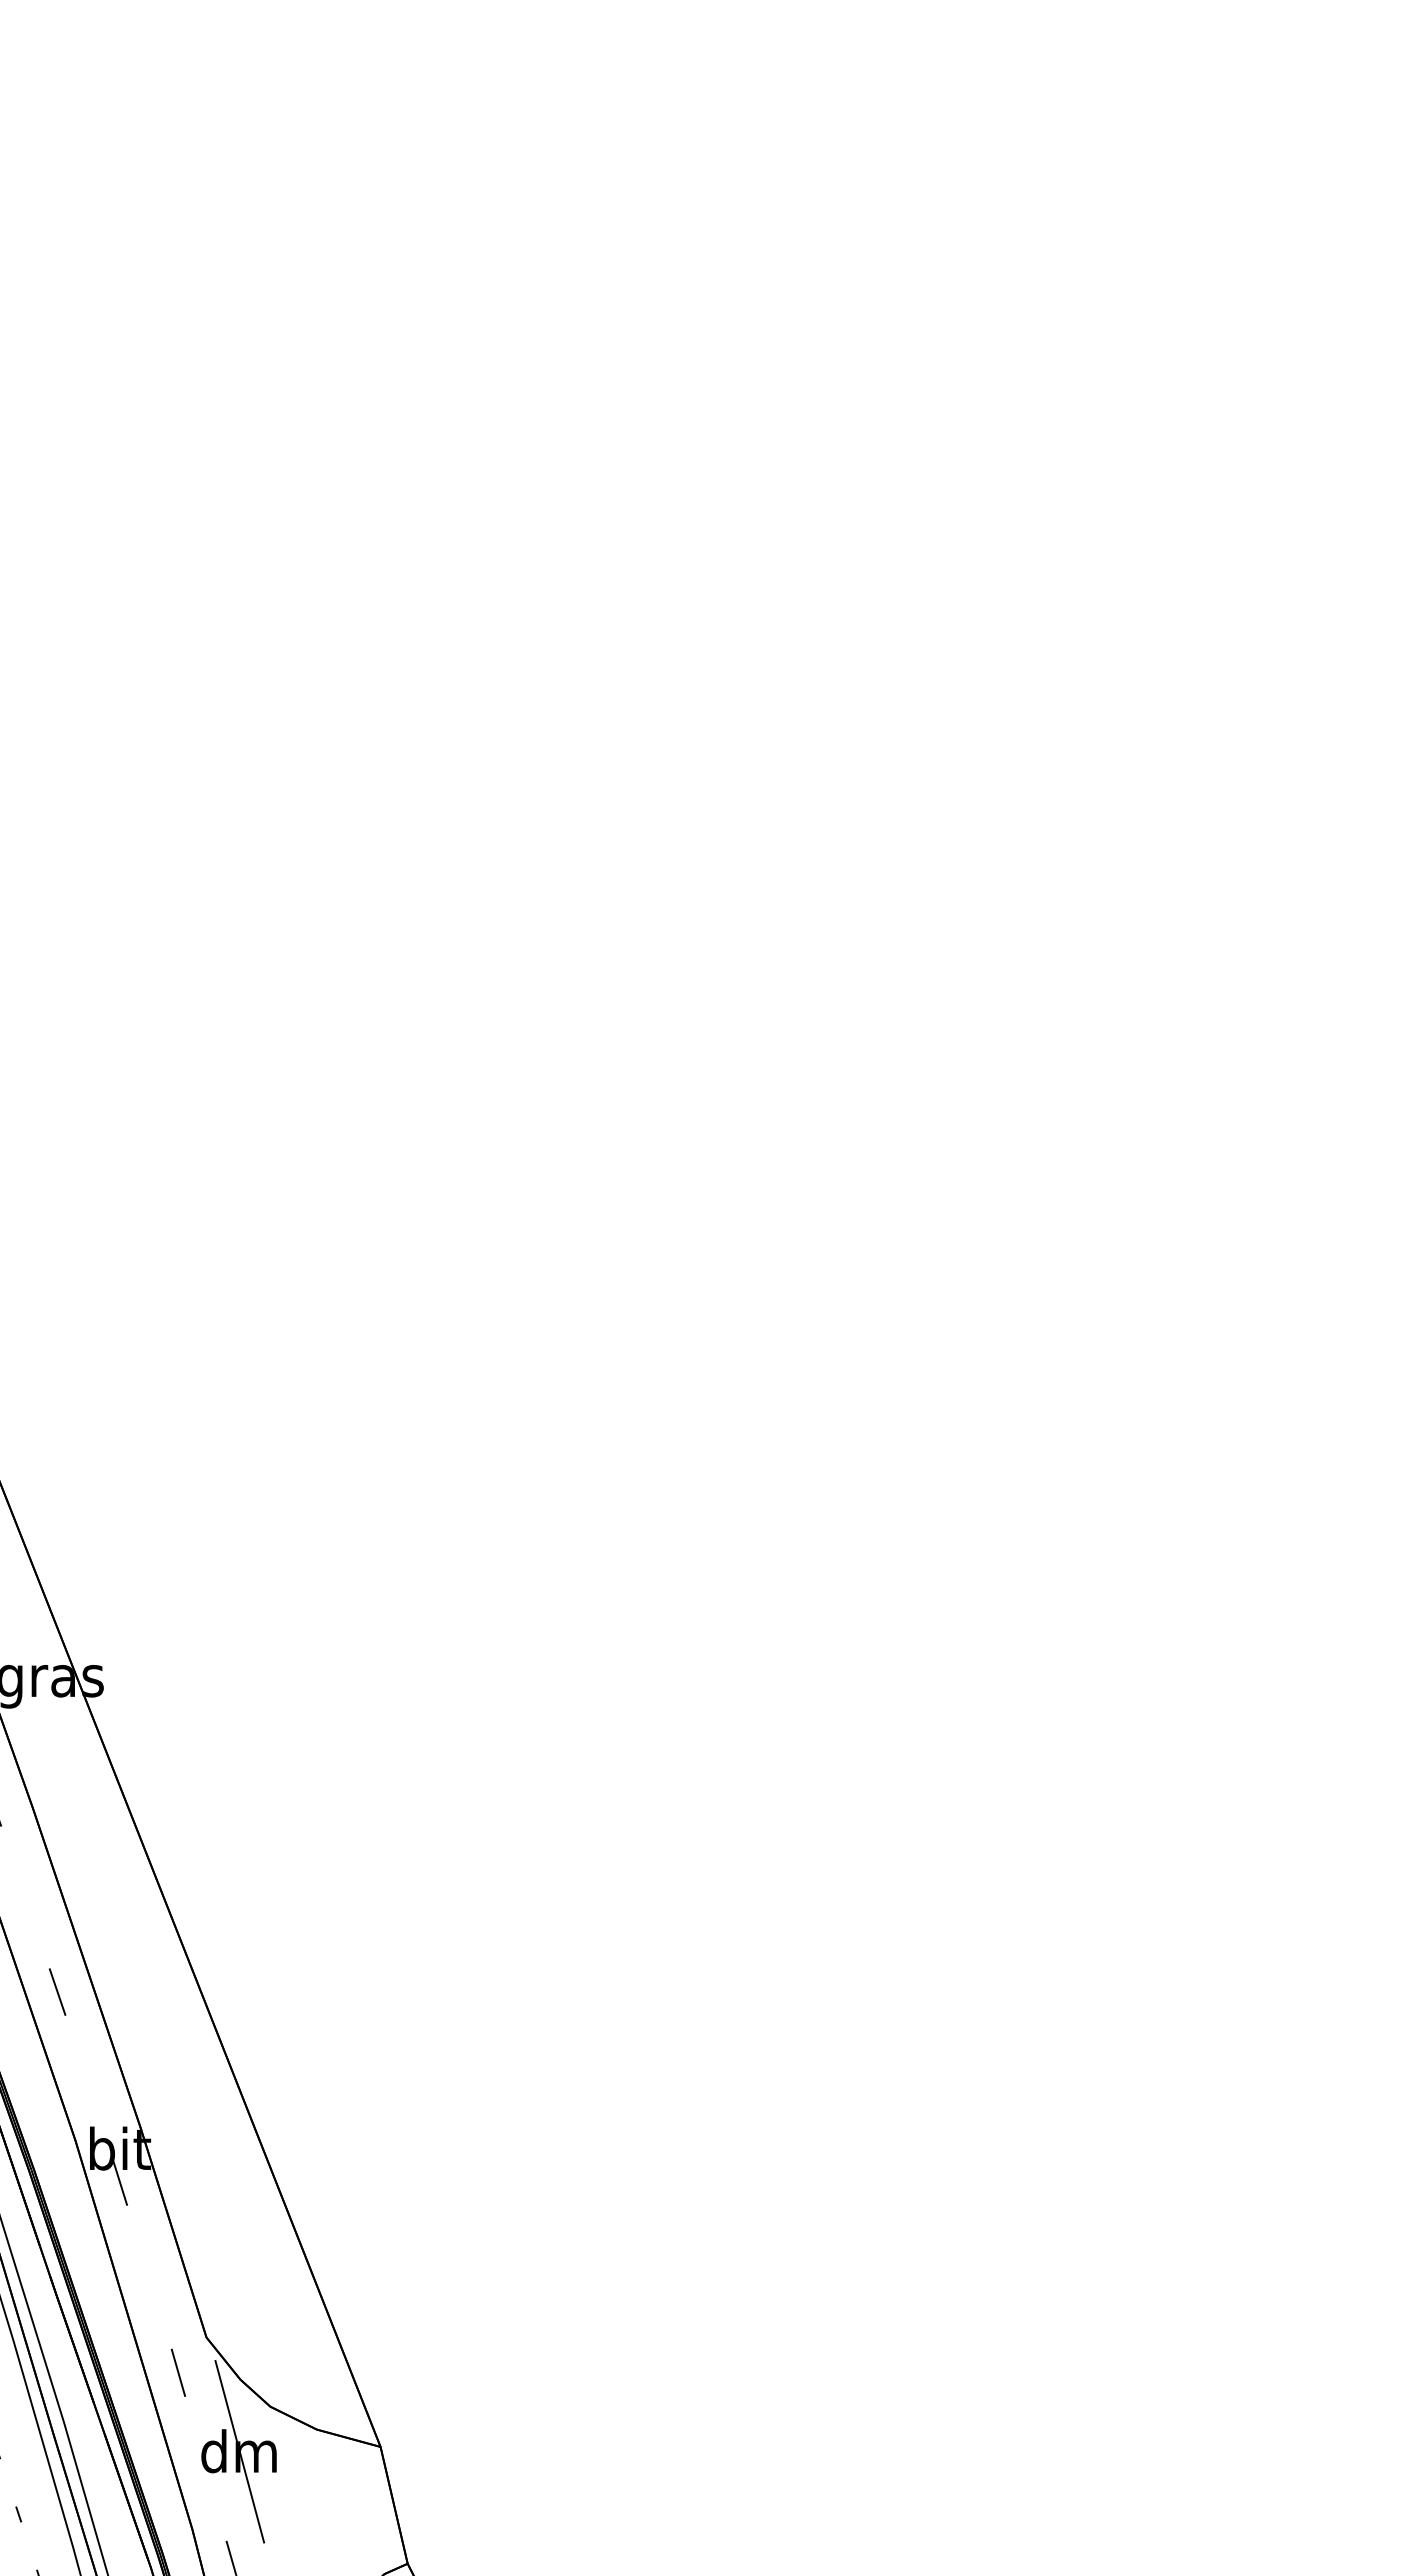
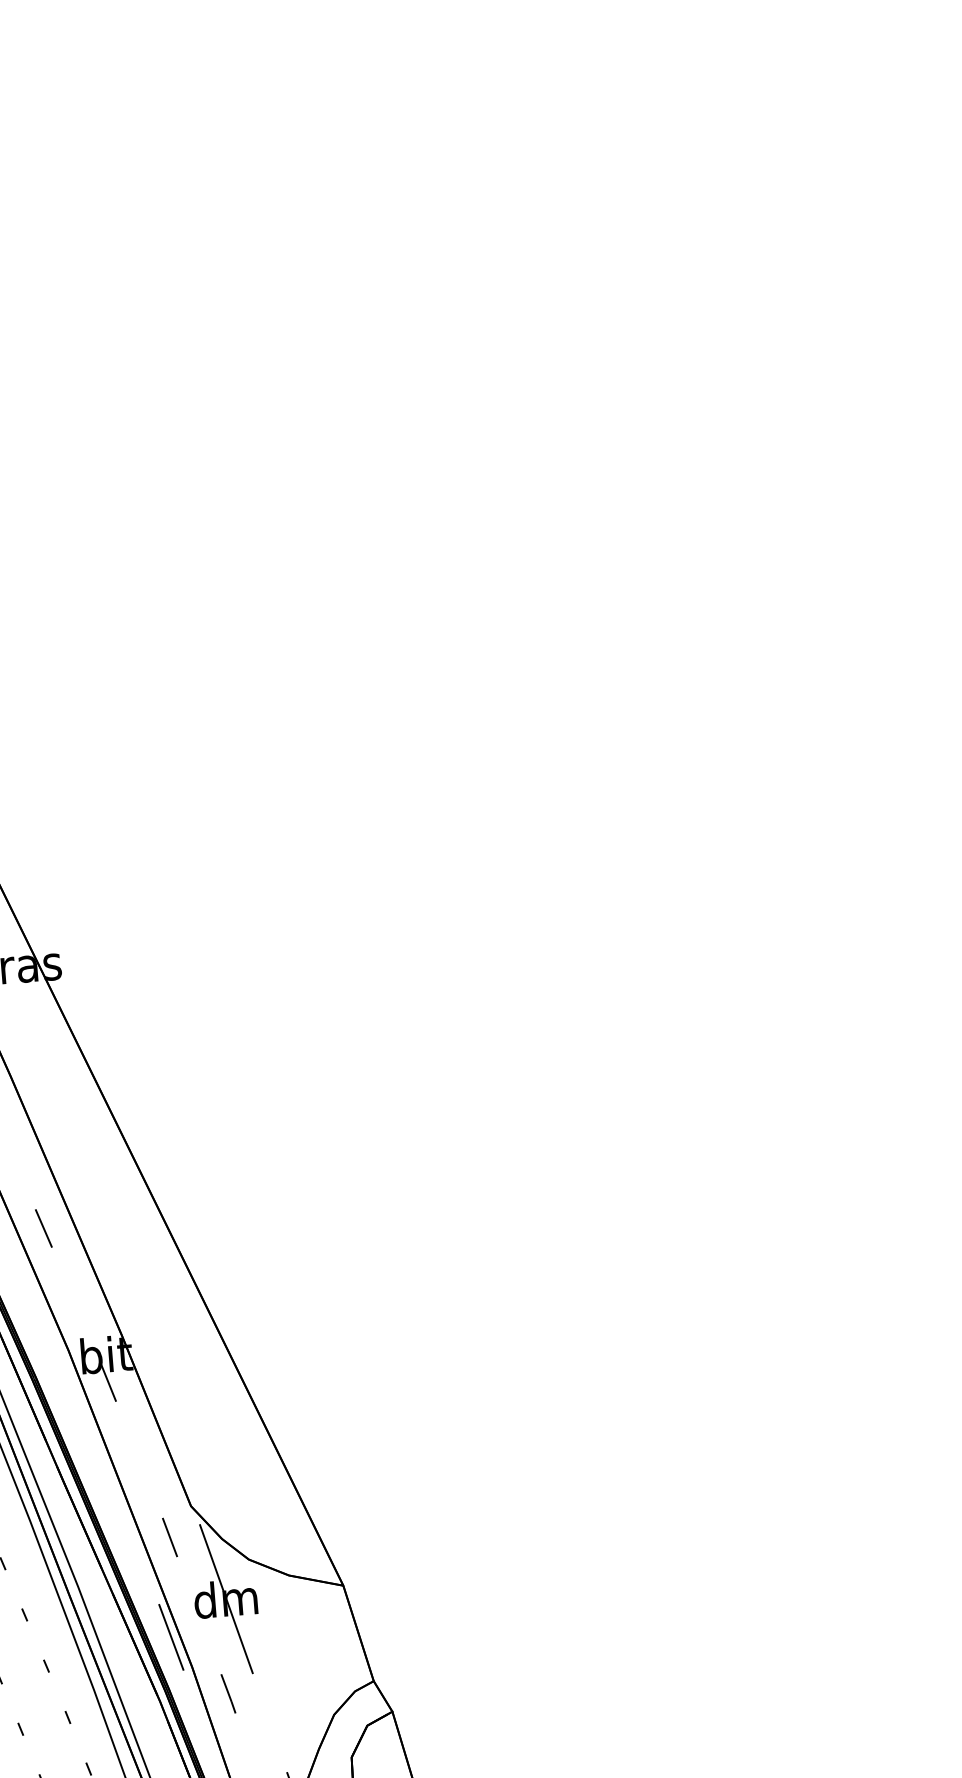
line: (170, 2491) -> (171, 1636), added

